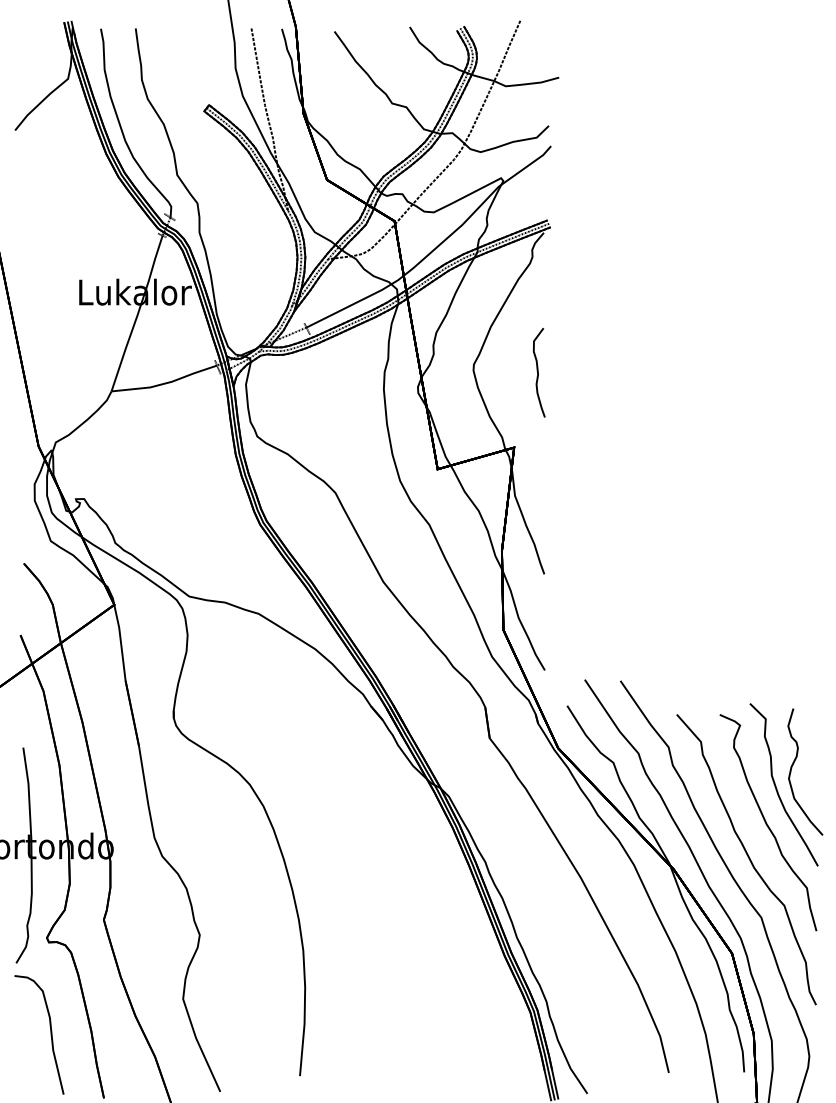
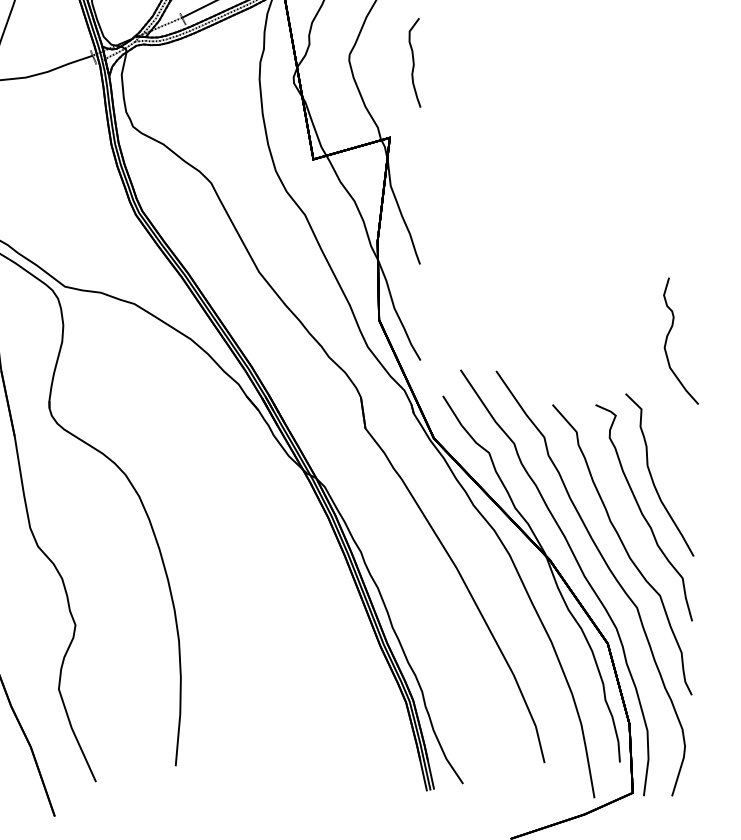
part: (792, 768) -> (668, 337), moved

